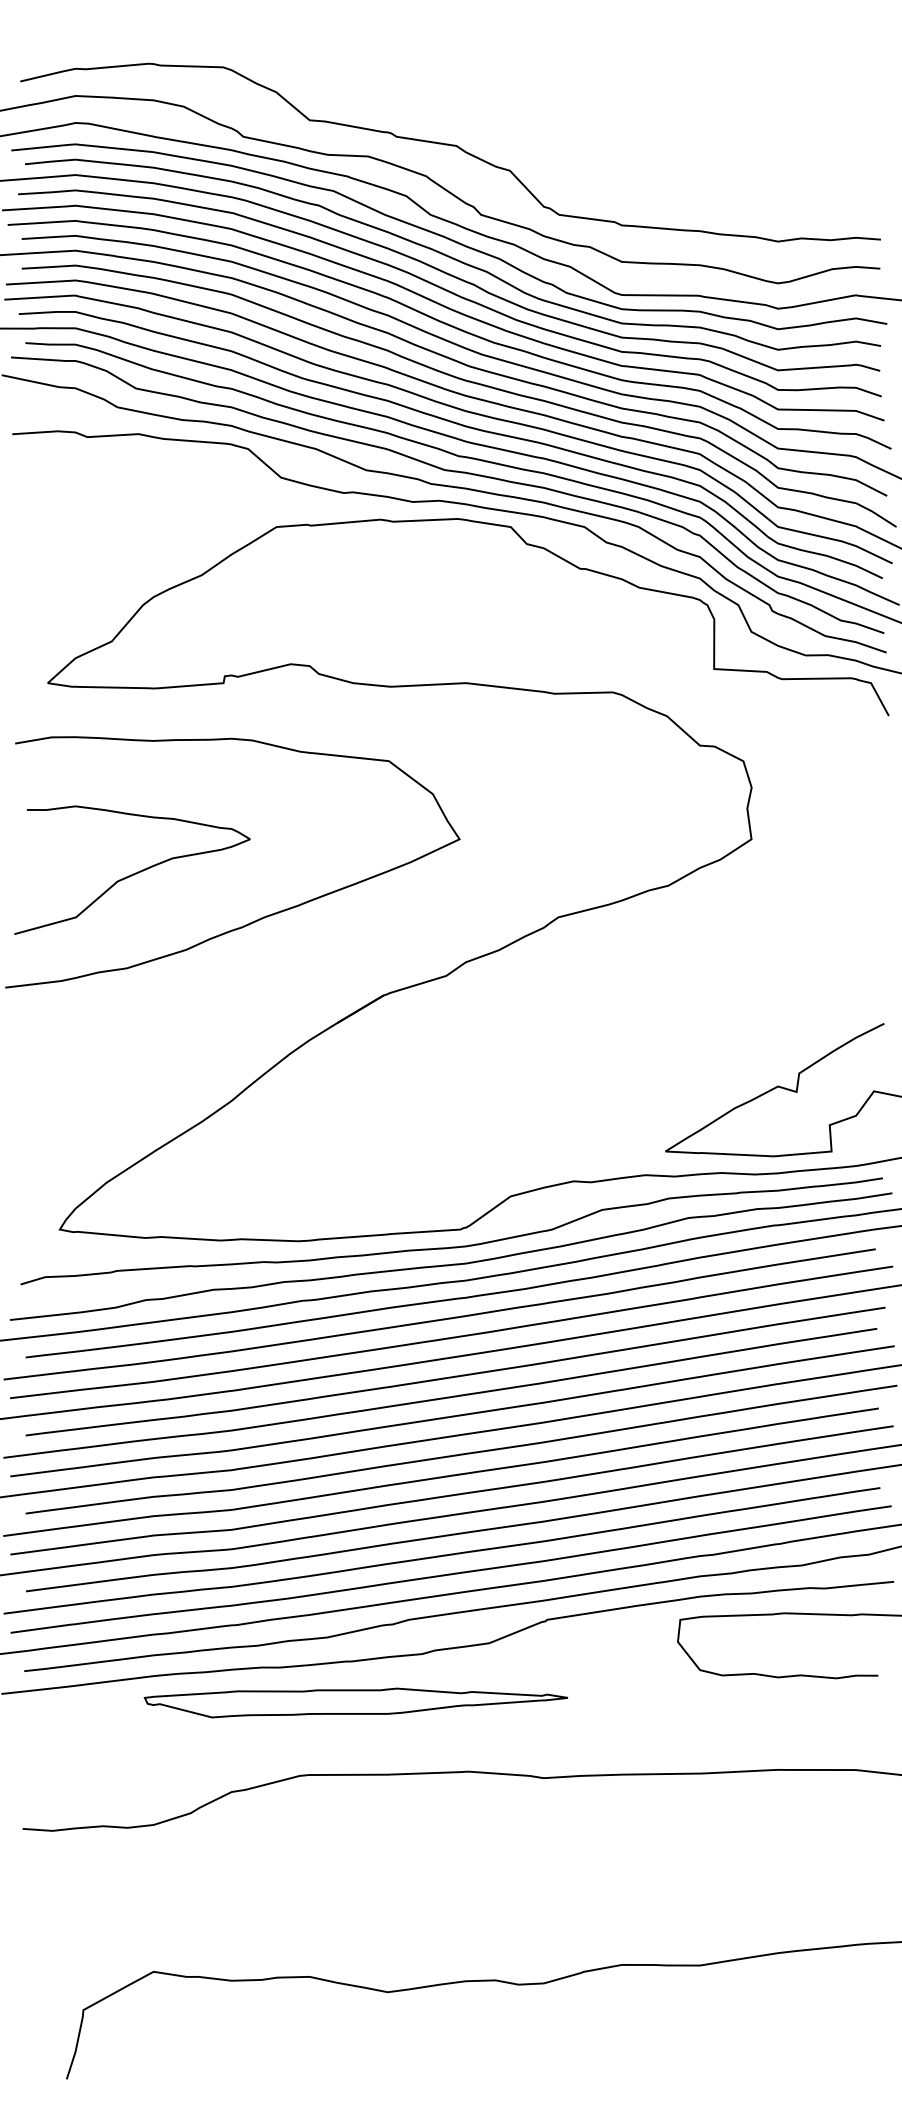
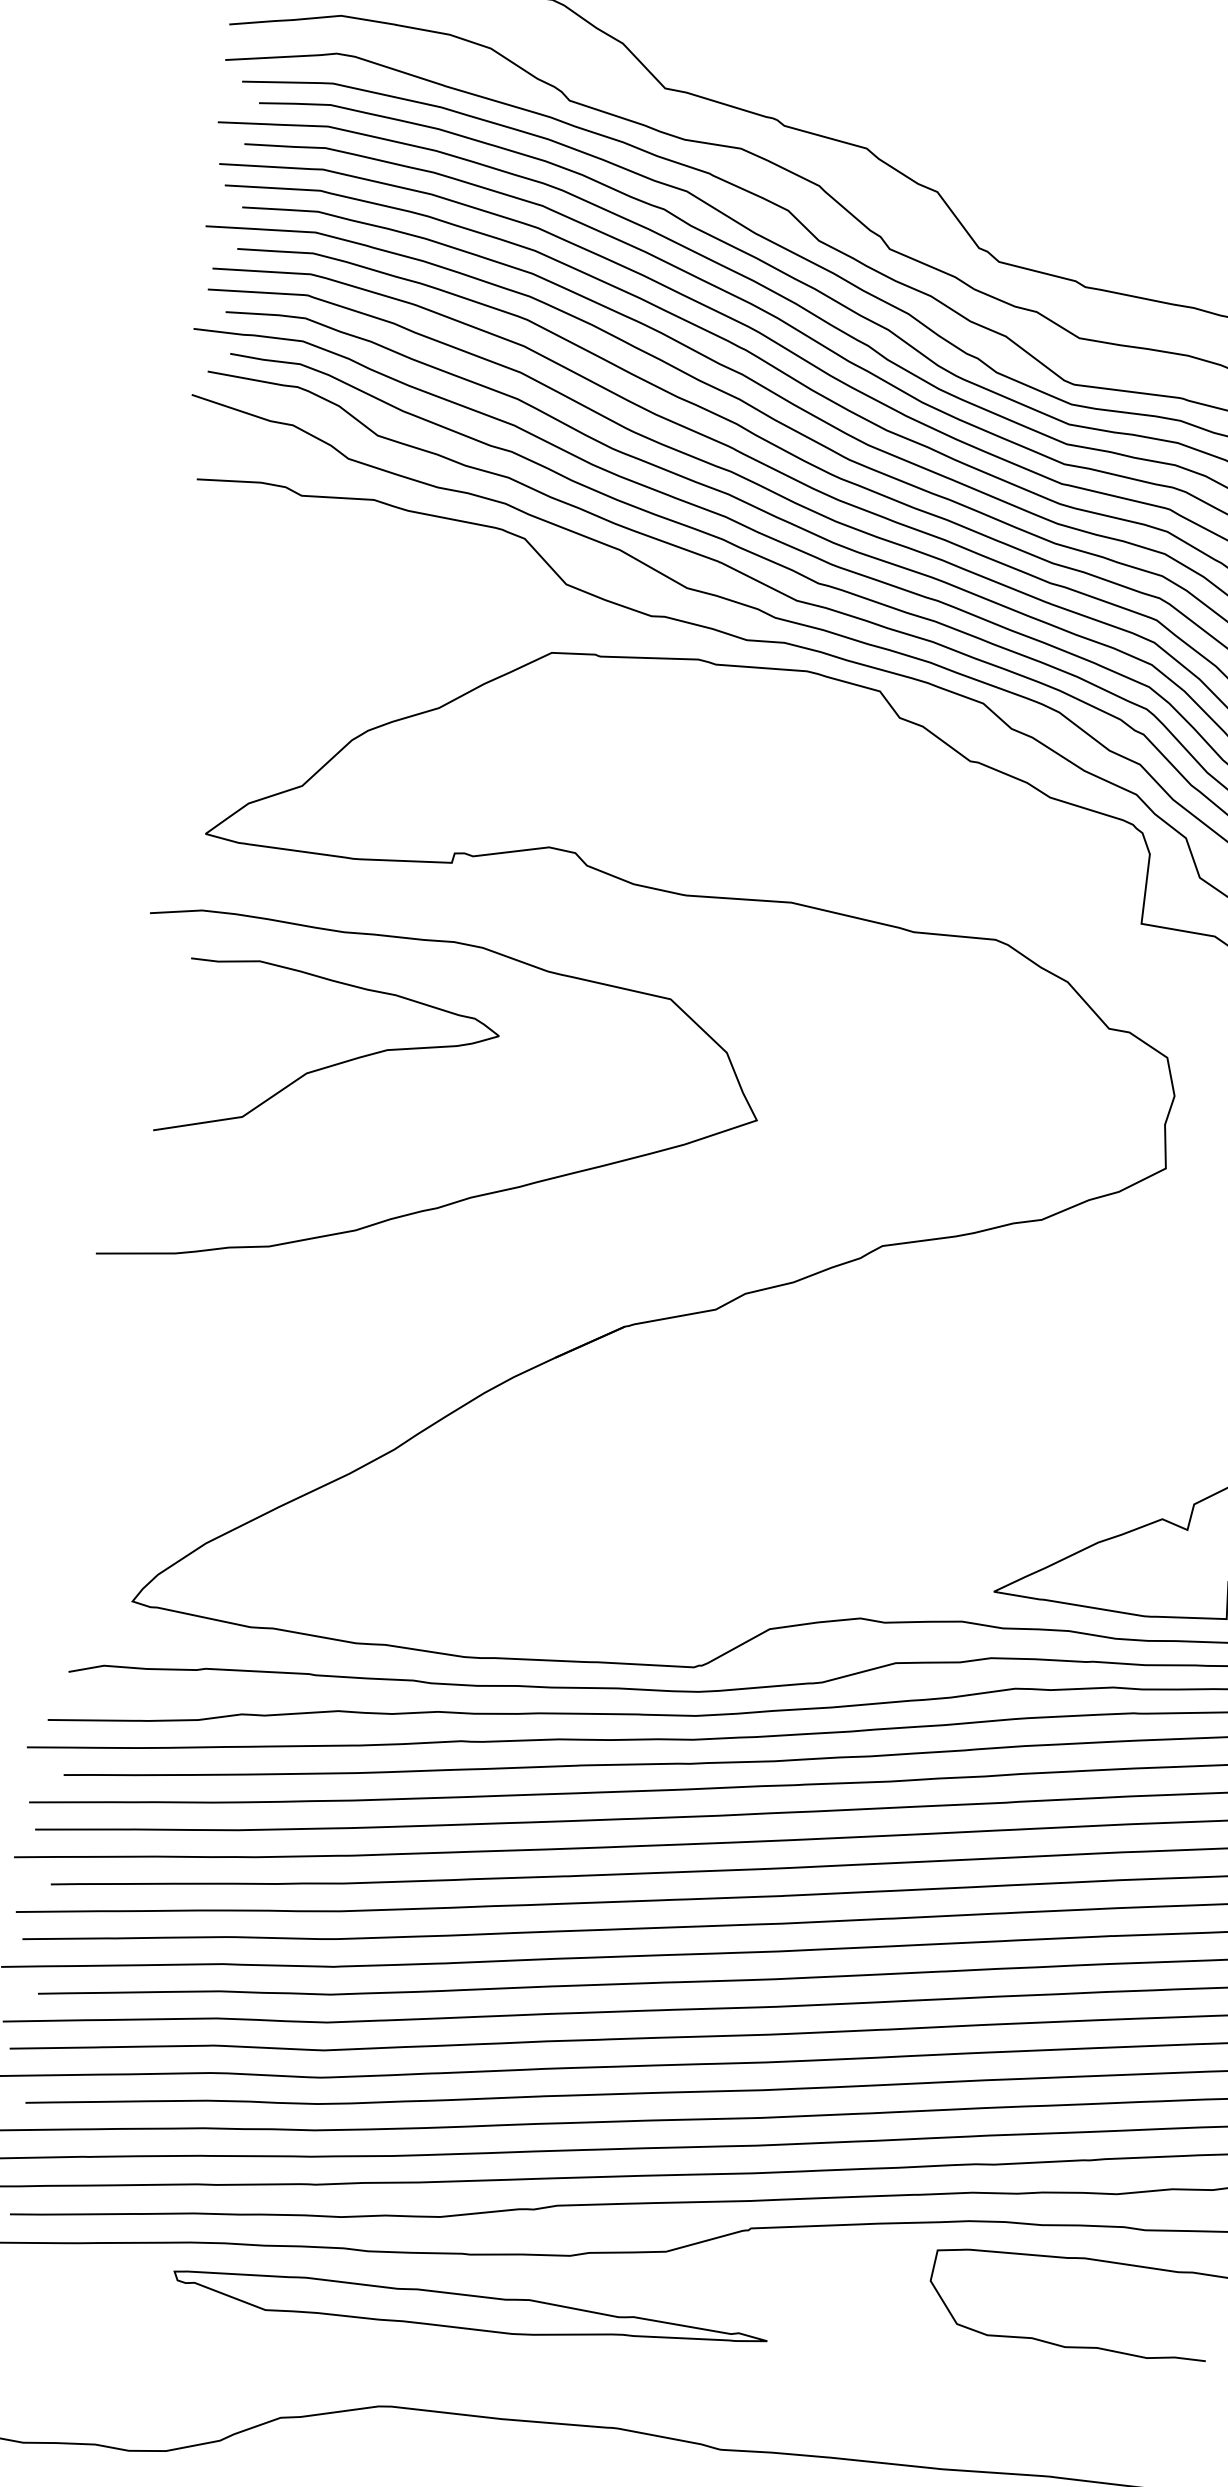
curve: (133, 873) -> (330, 1064), moved

